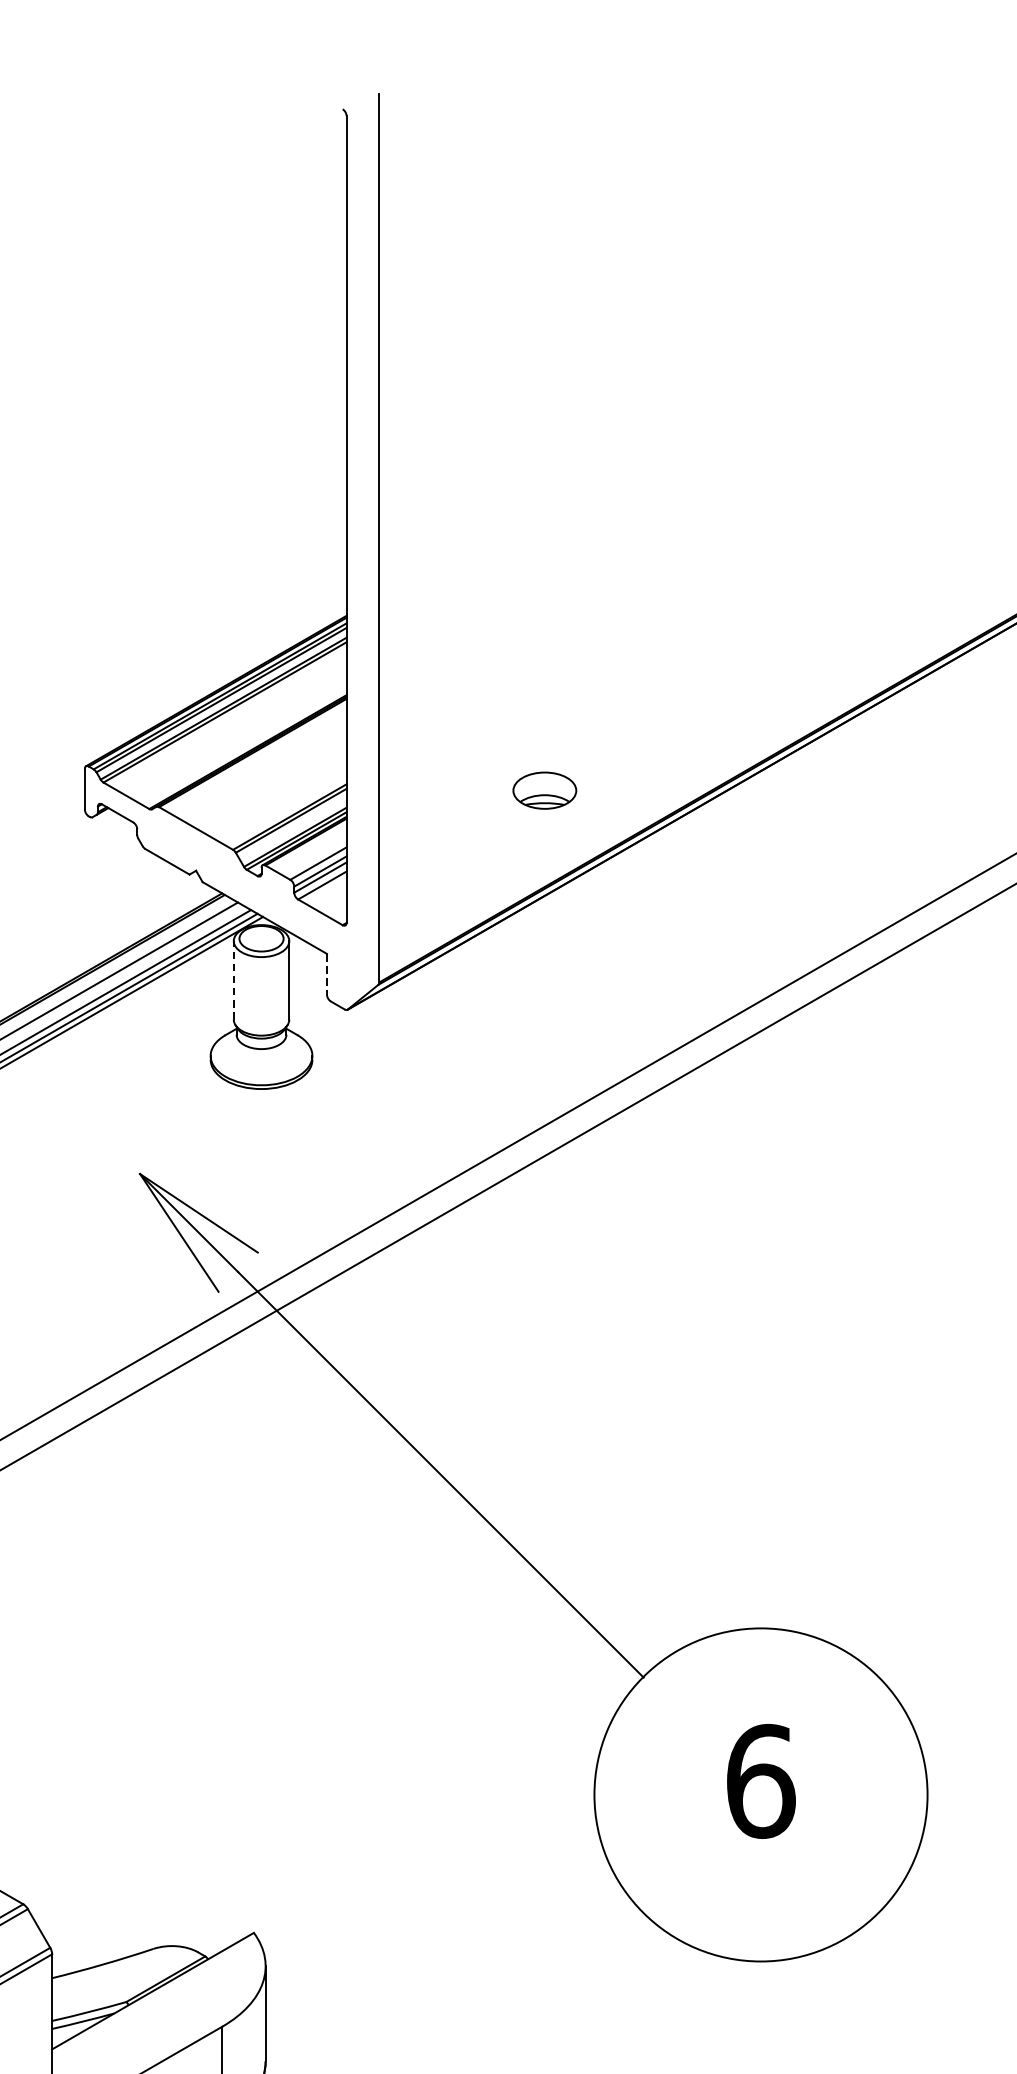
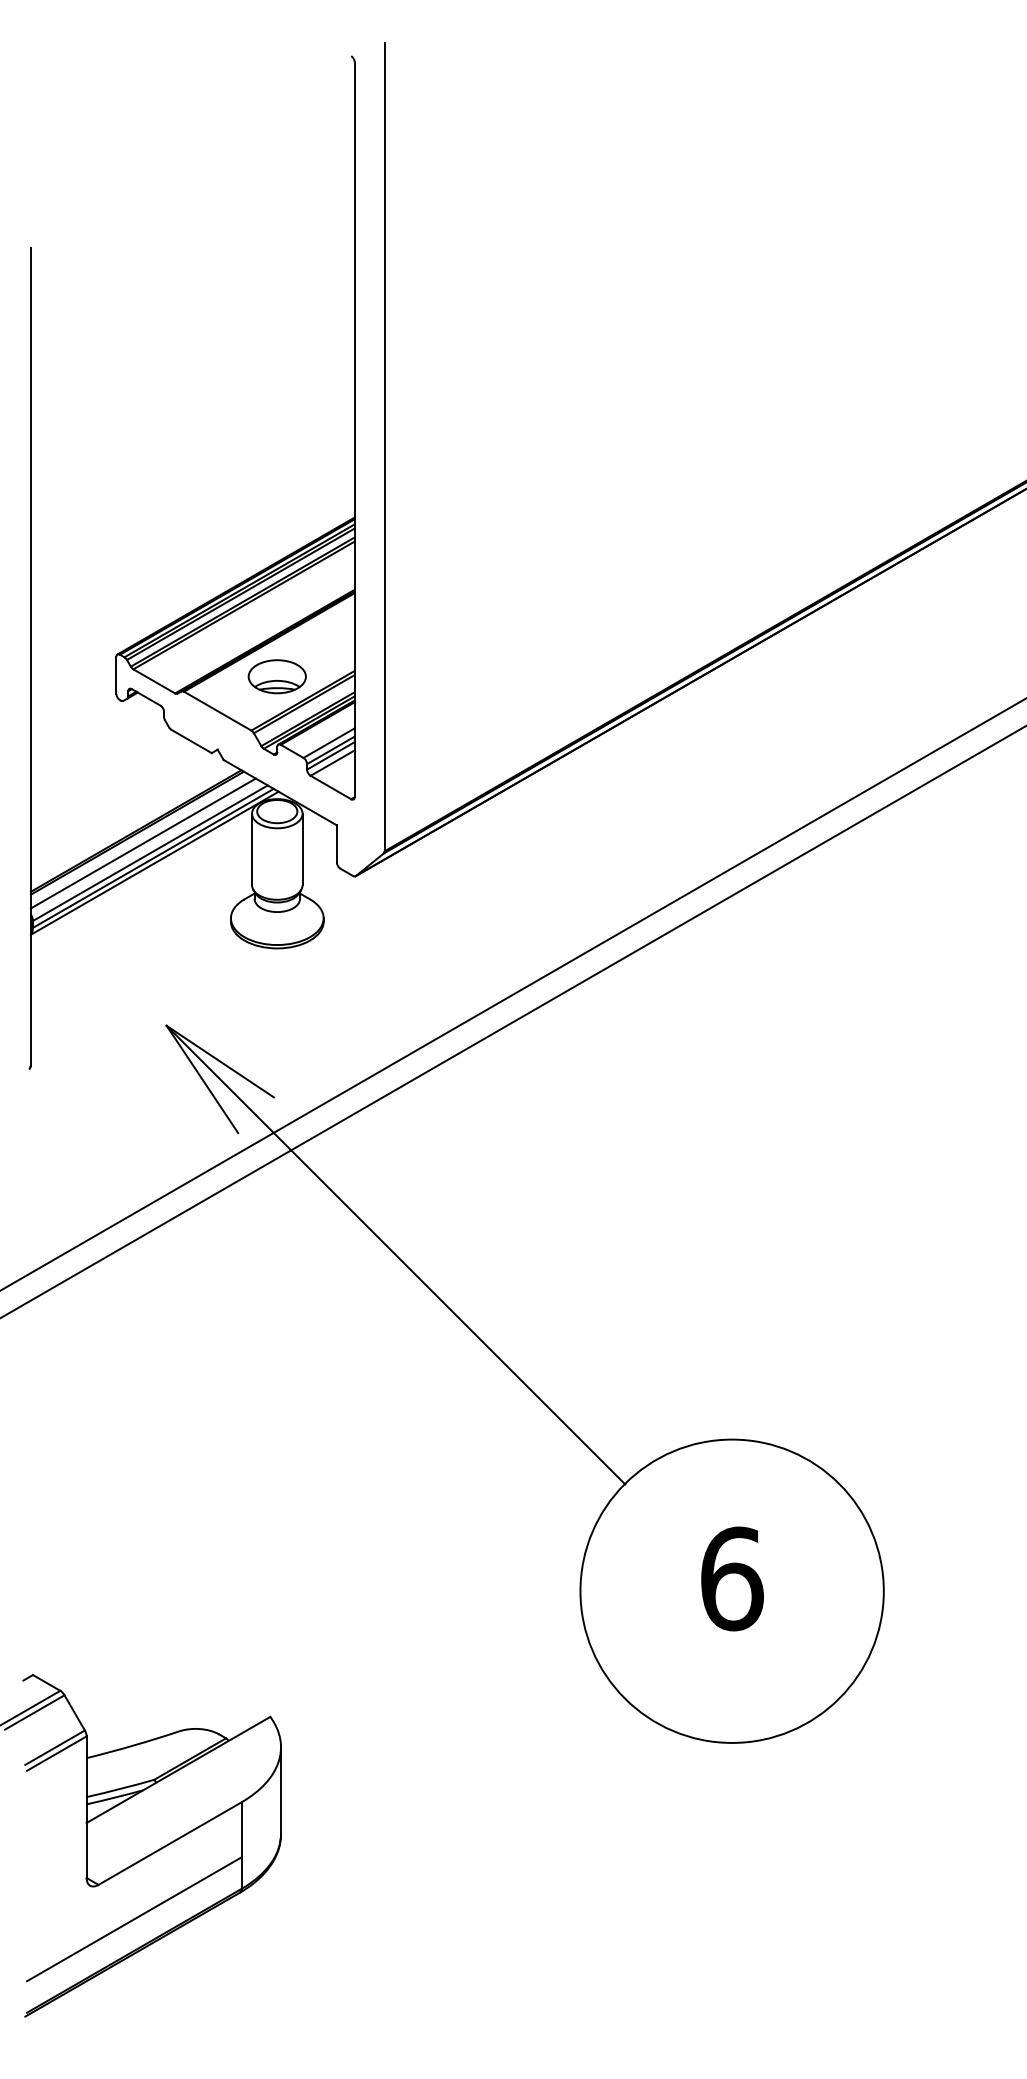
part: (543, 790) -> (276, 676), moved
line: (326, 973) -> (336, 843), dashed -> solid
line: (234, 980) -> (252, 849), dashed -> solid

